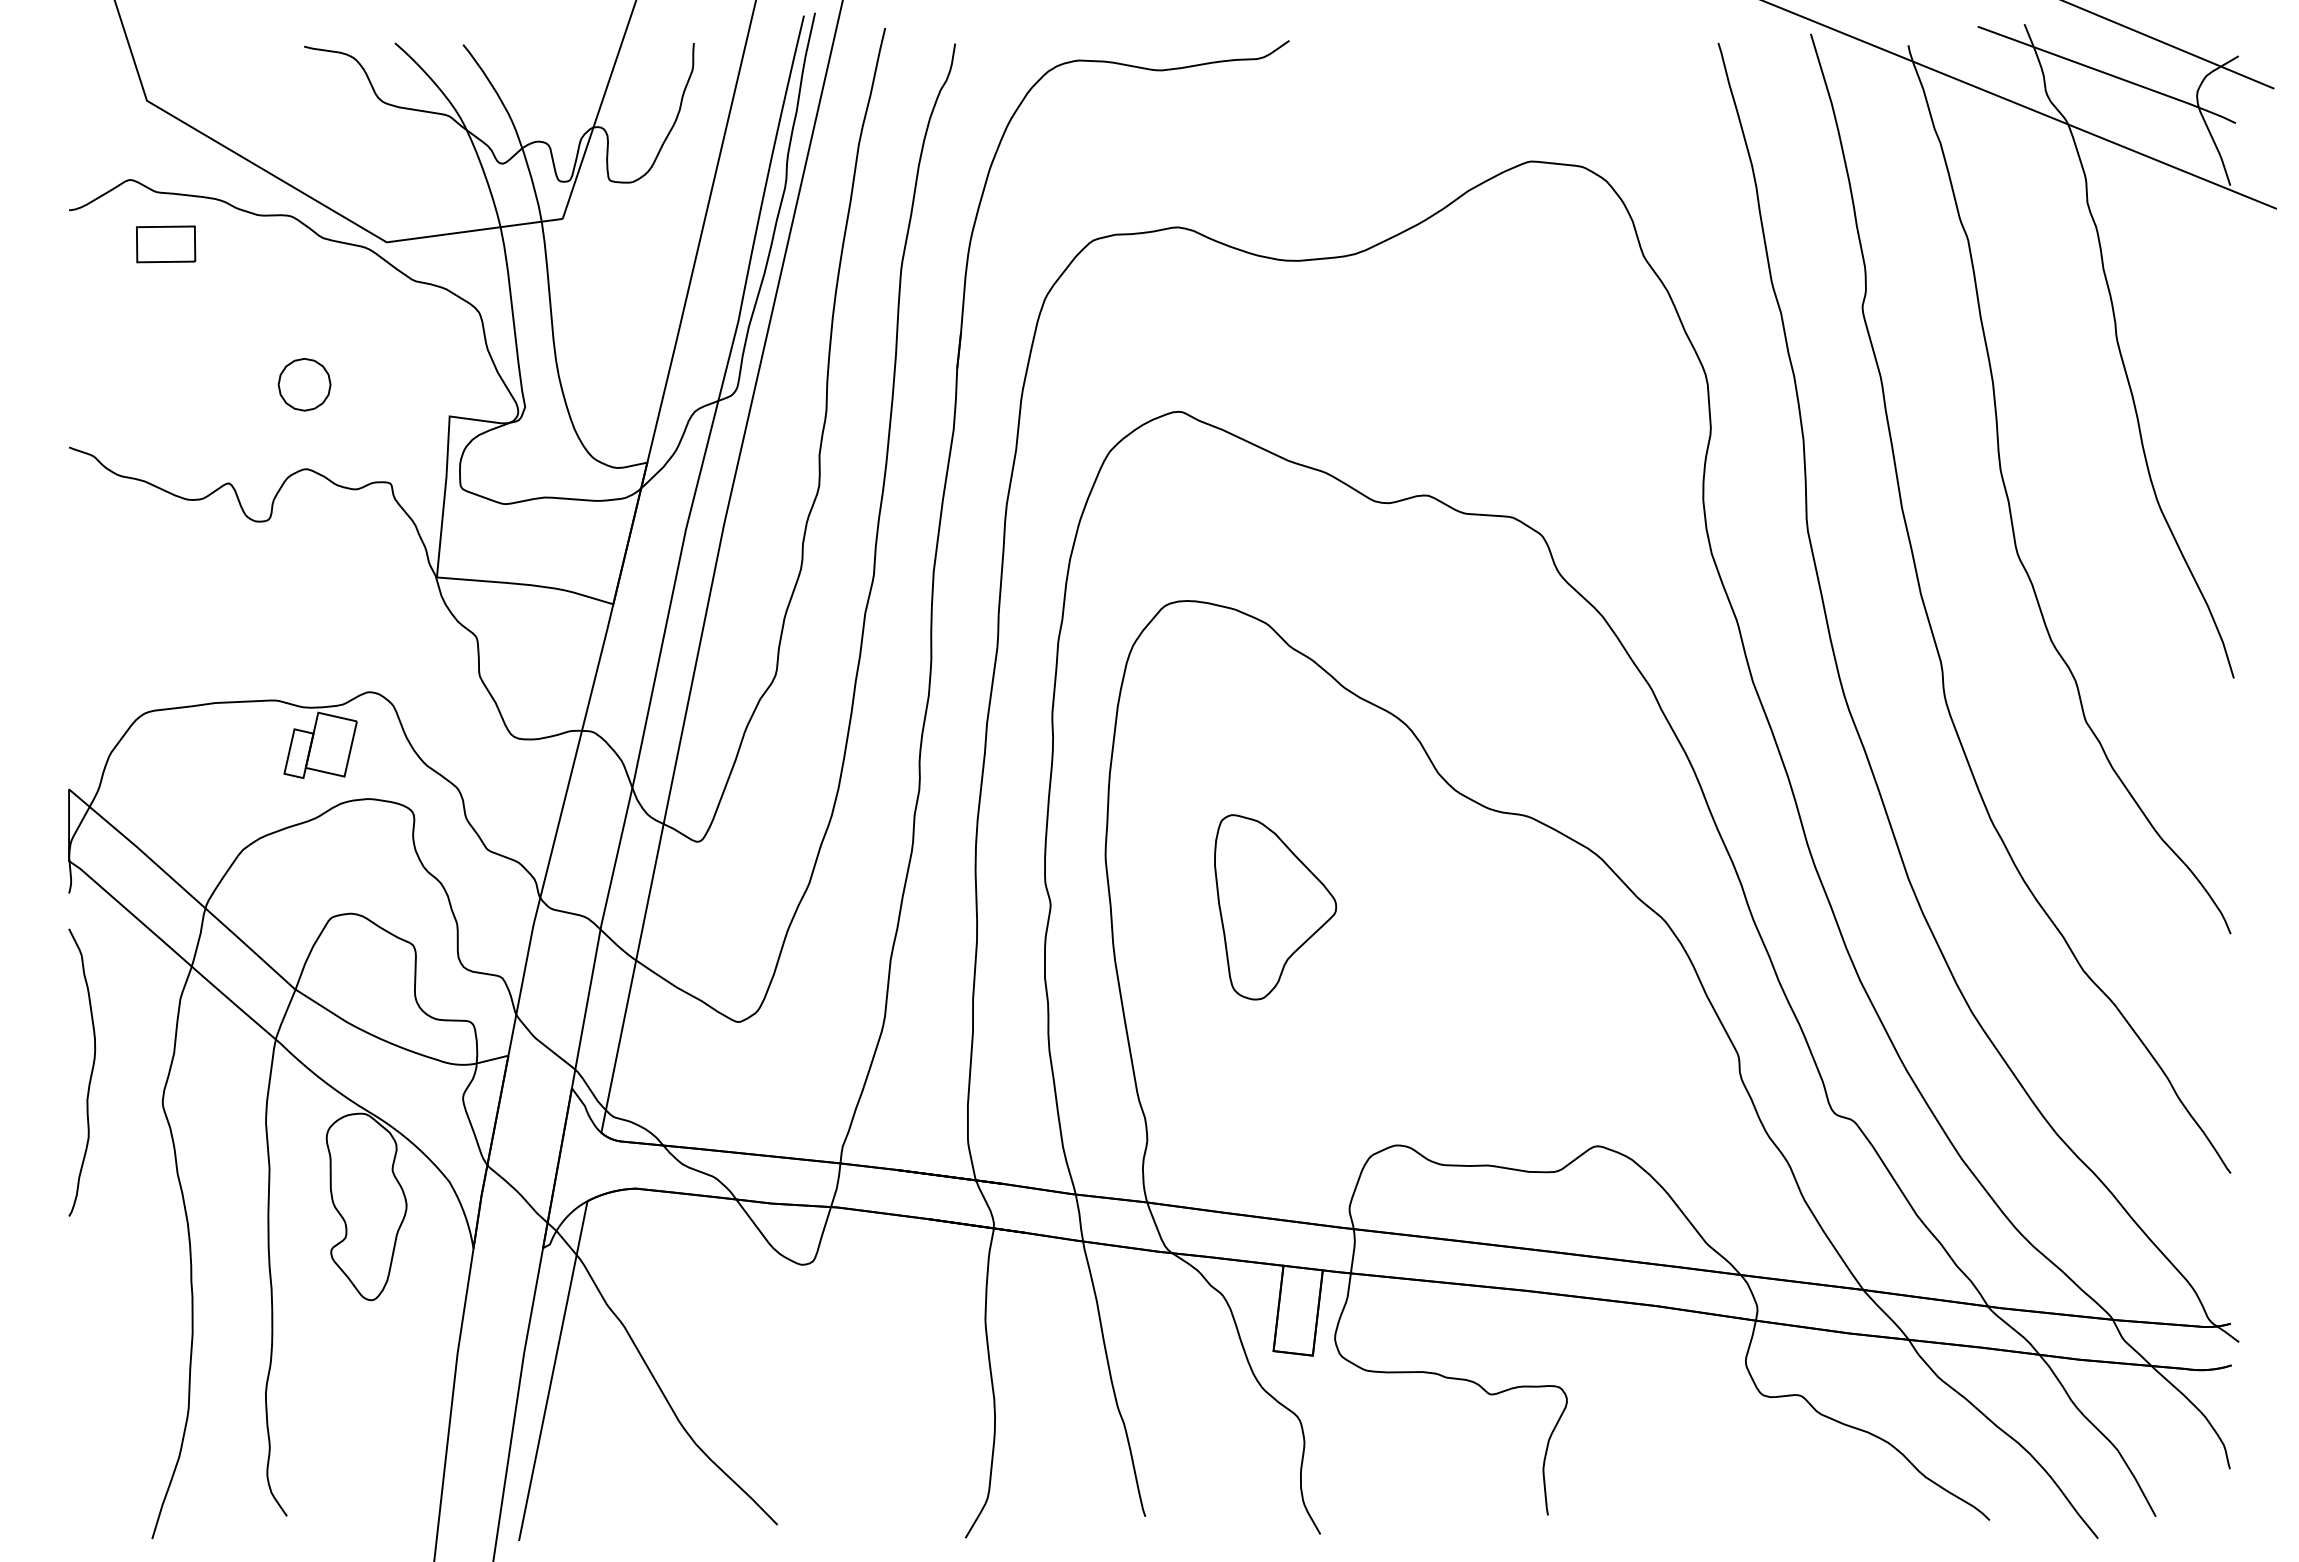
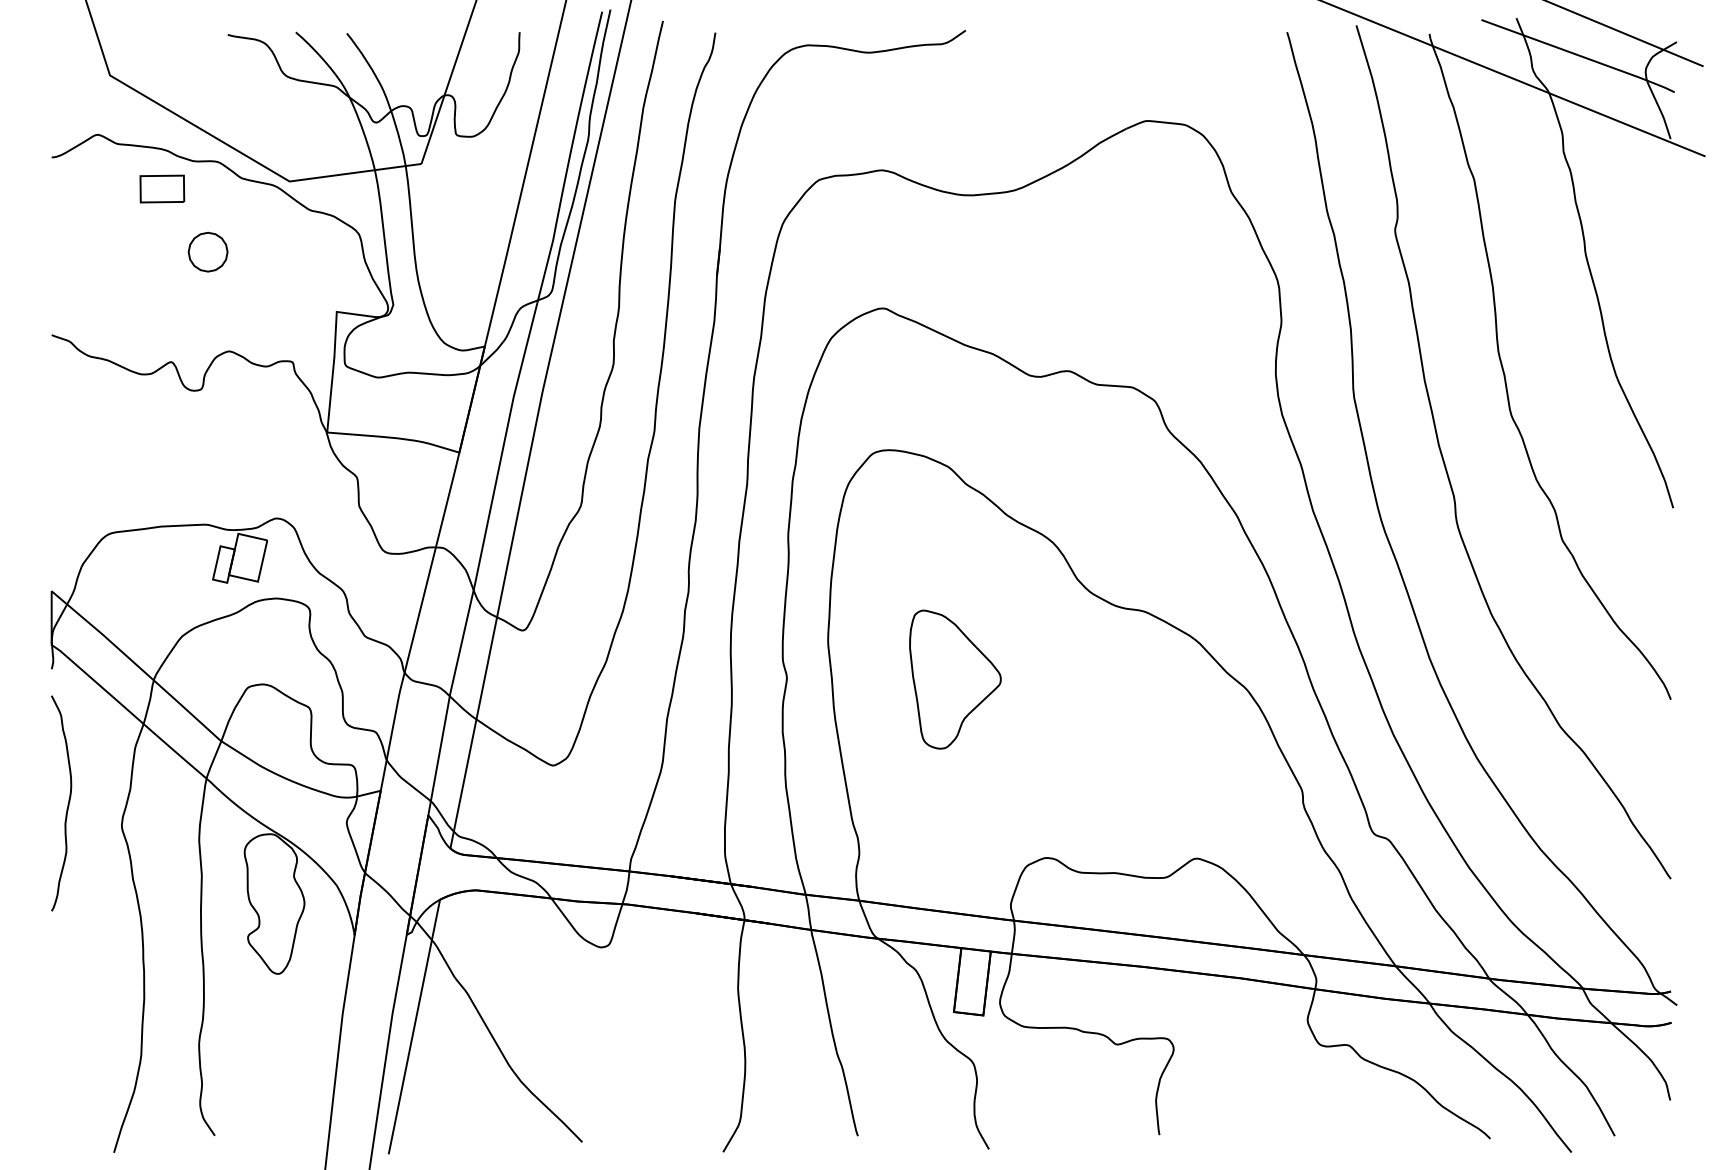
part: (166, 243) -> (162, 188), moved
part: (303, 383) -> (207, 251), moved

